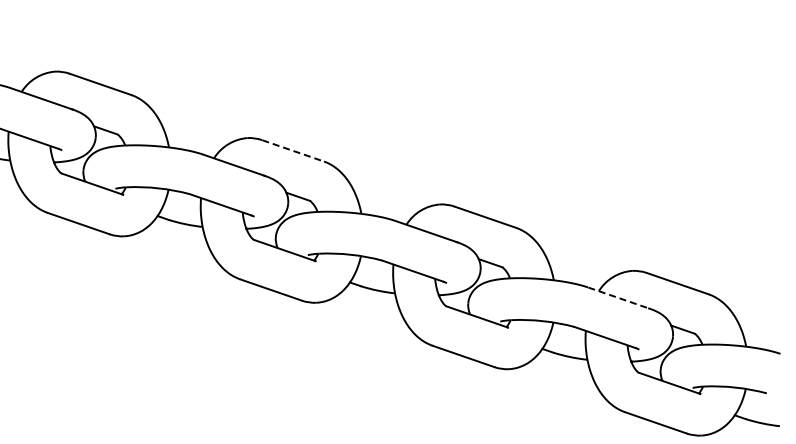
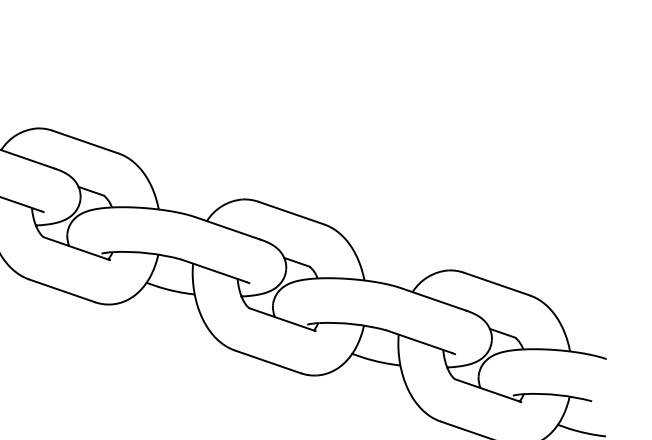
line: (293, 151) -> (86, 142), dashed -> solid
line: (619, 298) -> (434, 299), dashed -> solid

